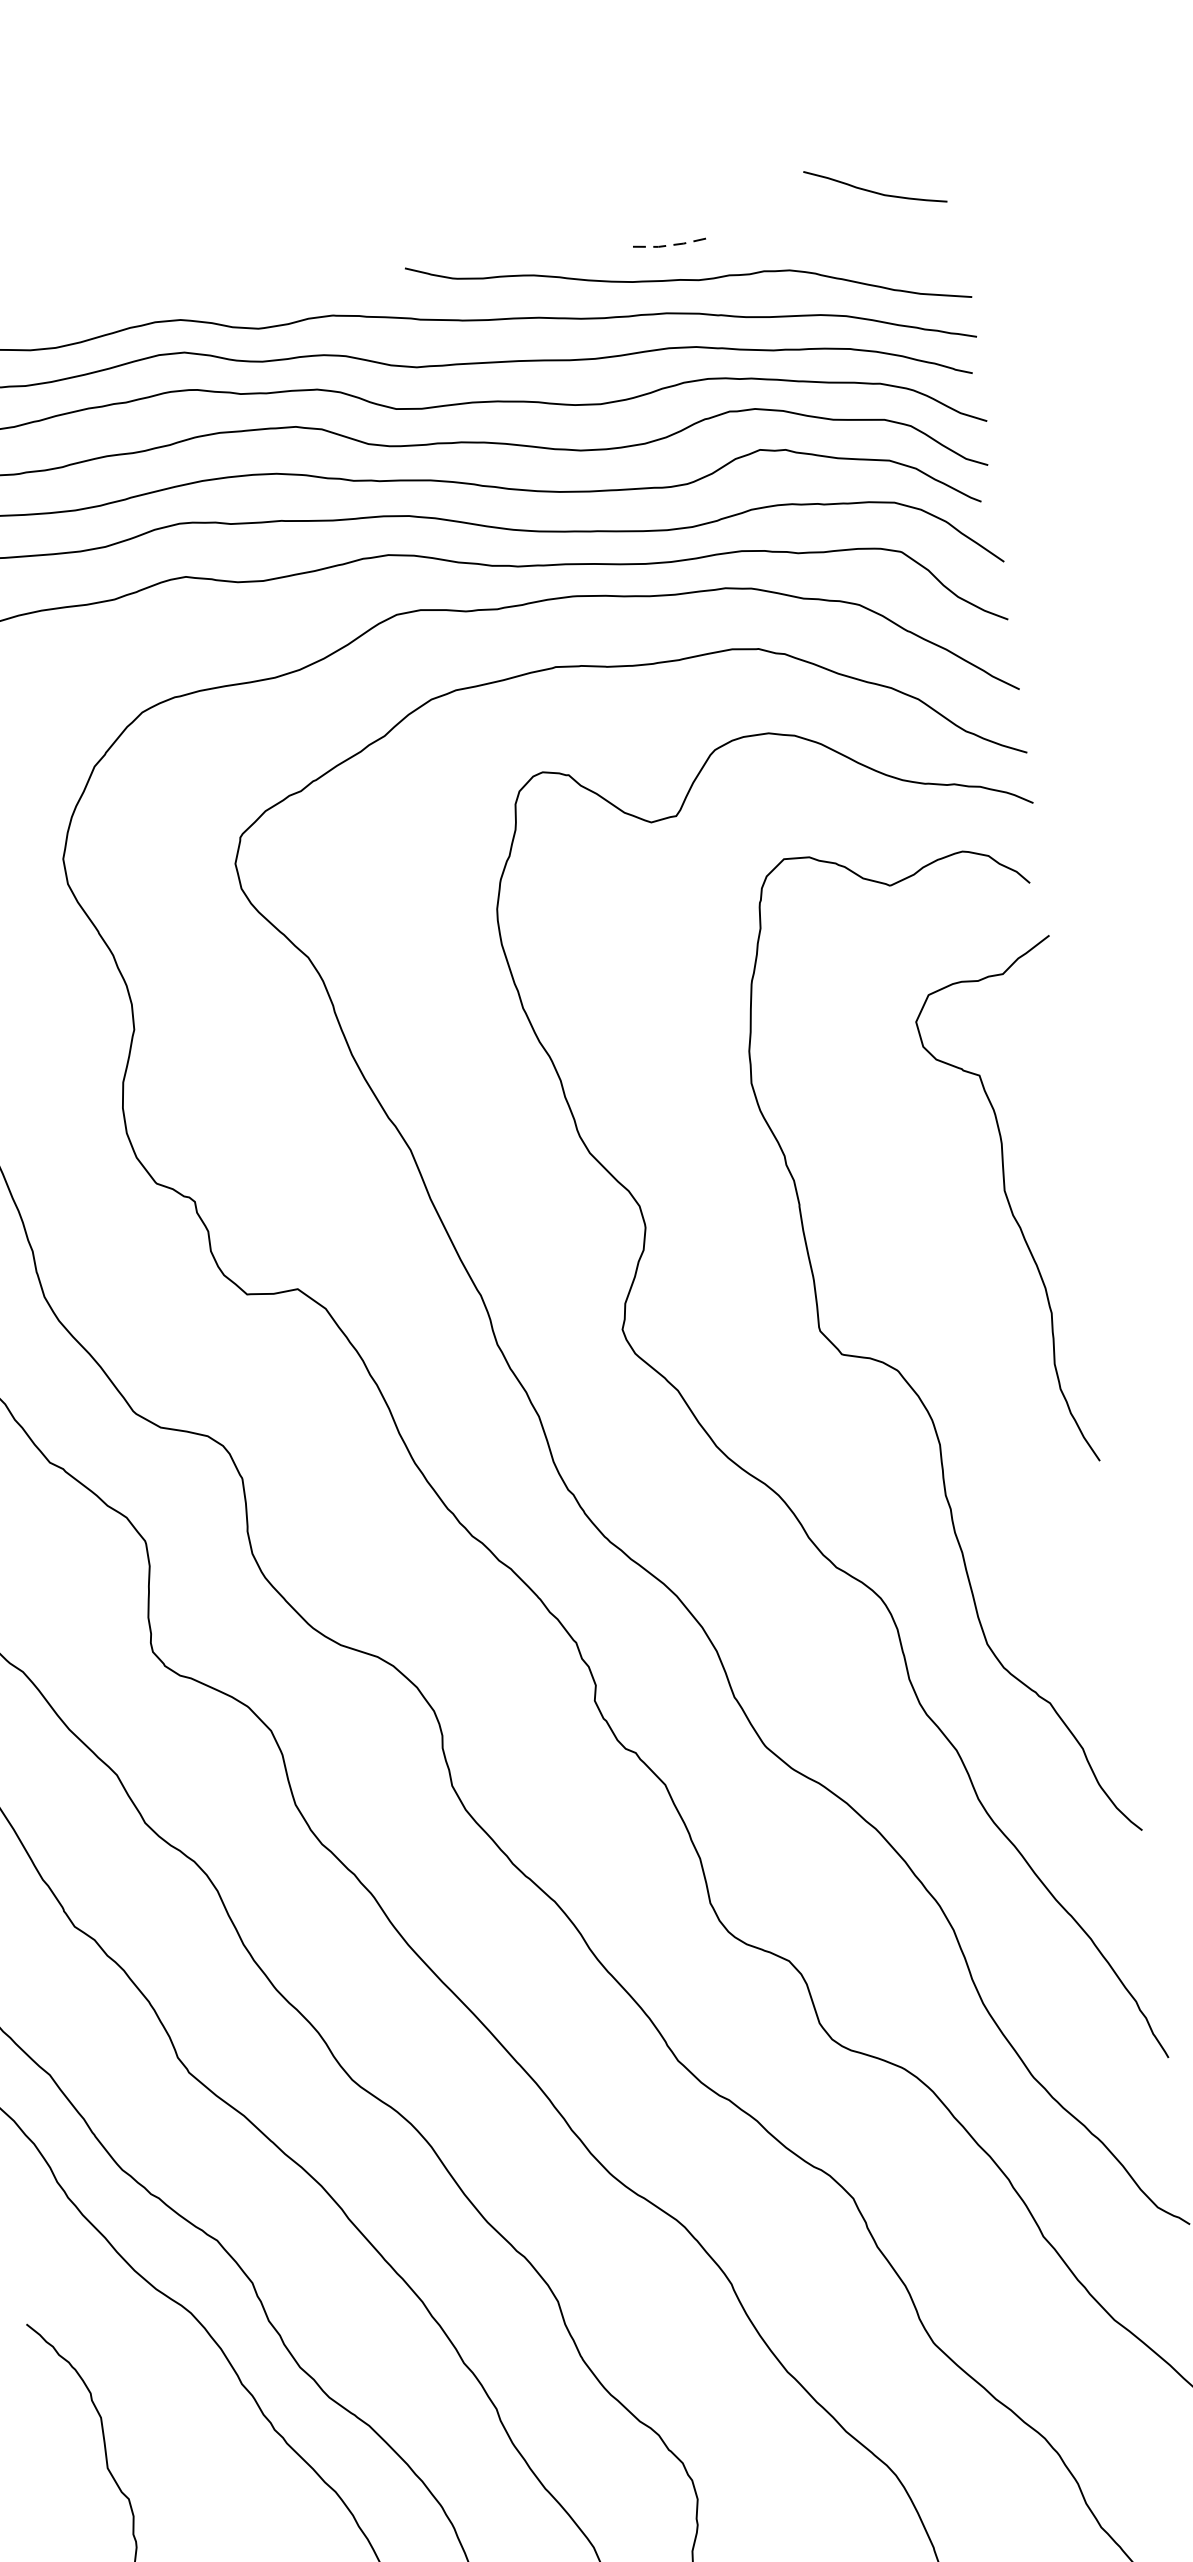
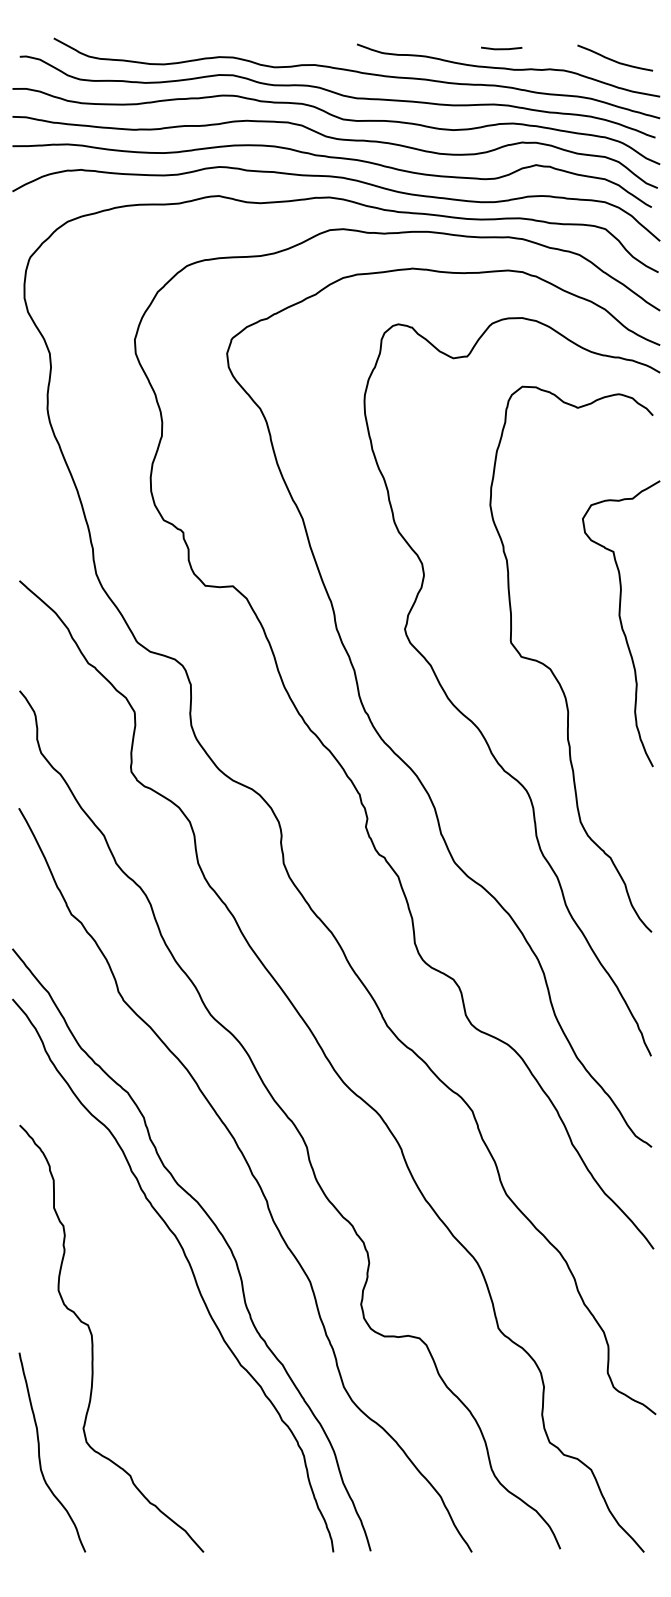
curve: (872, 189) -> (613, 59), moved
line: (670, 245) -> (501, 49), dashed -> solid
curve: (1010, 1205) -> (621, 623), moved

